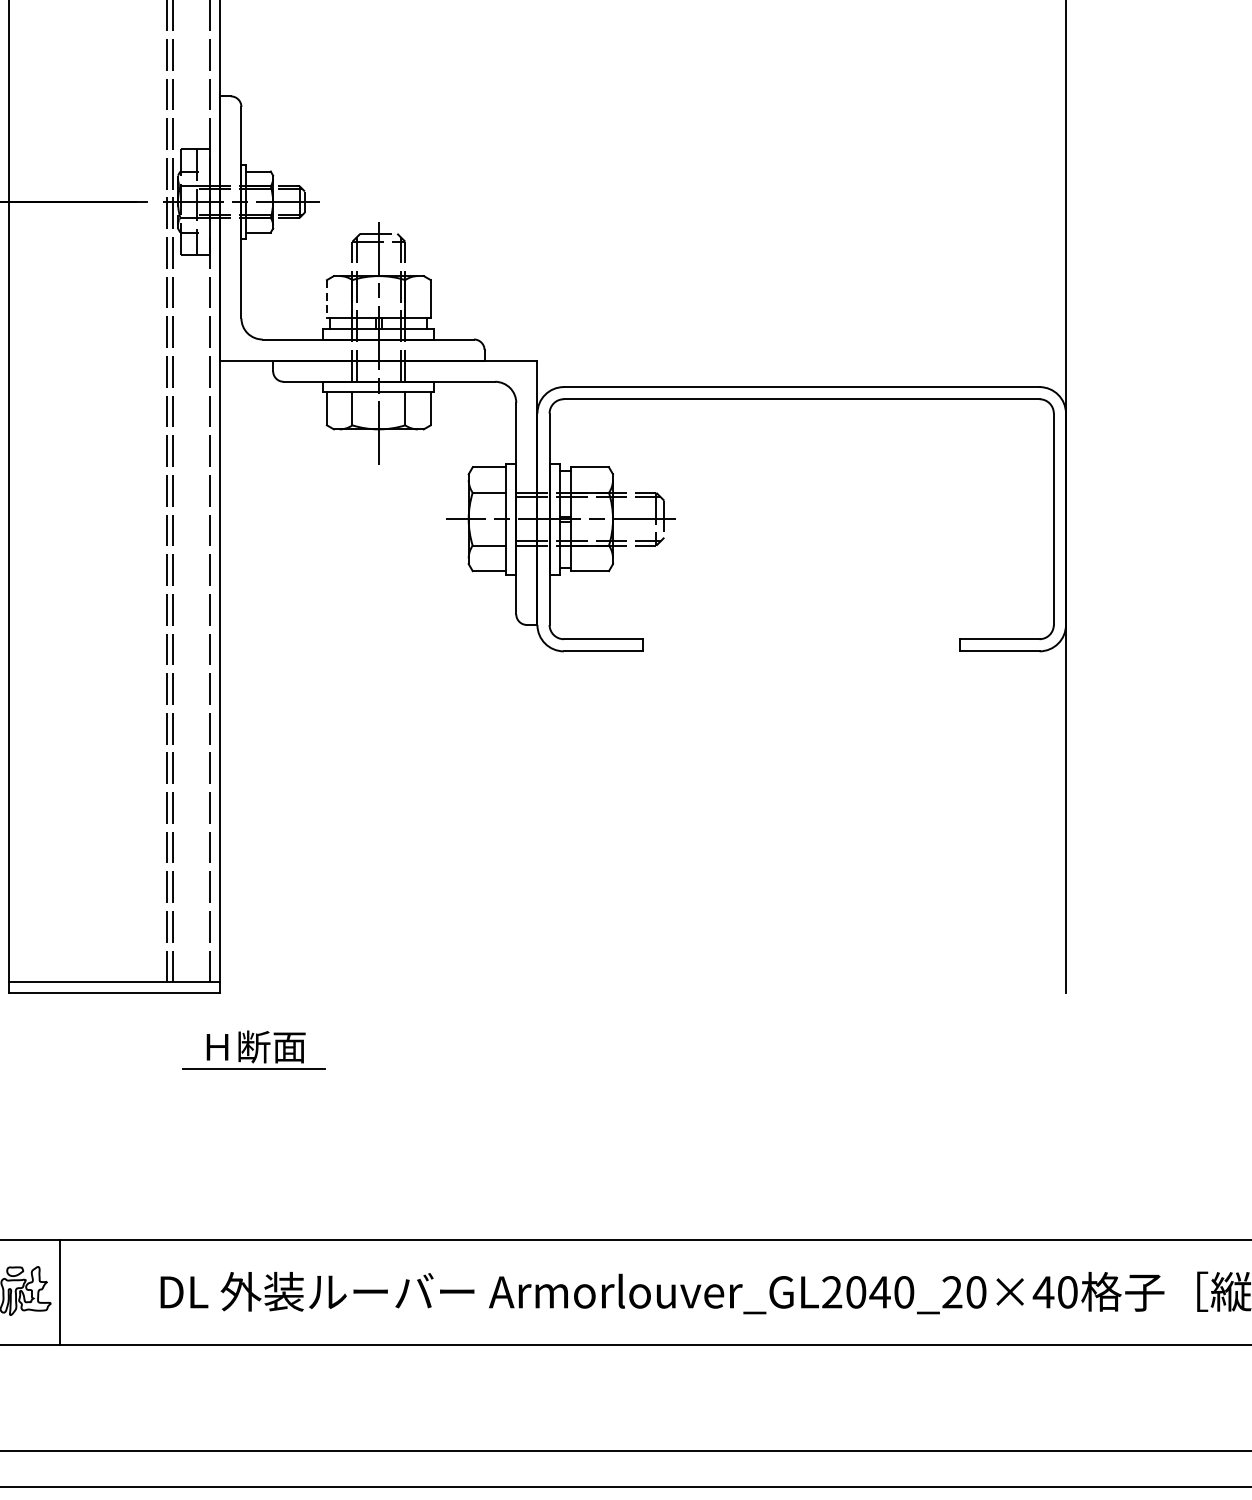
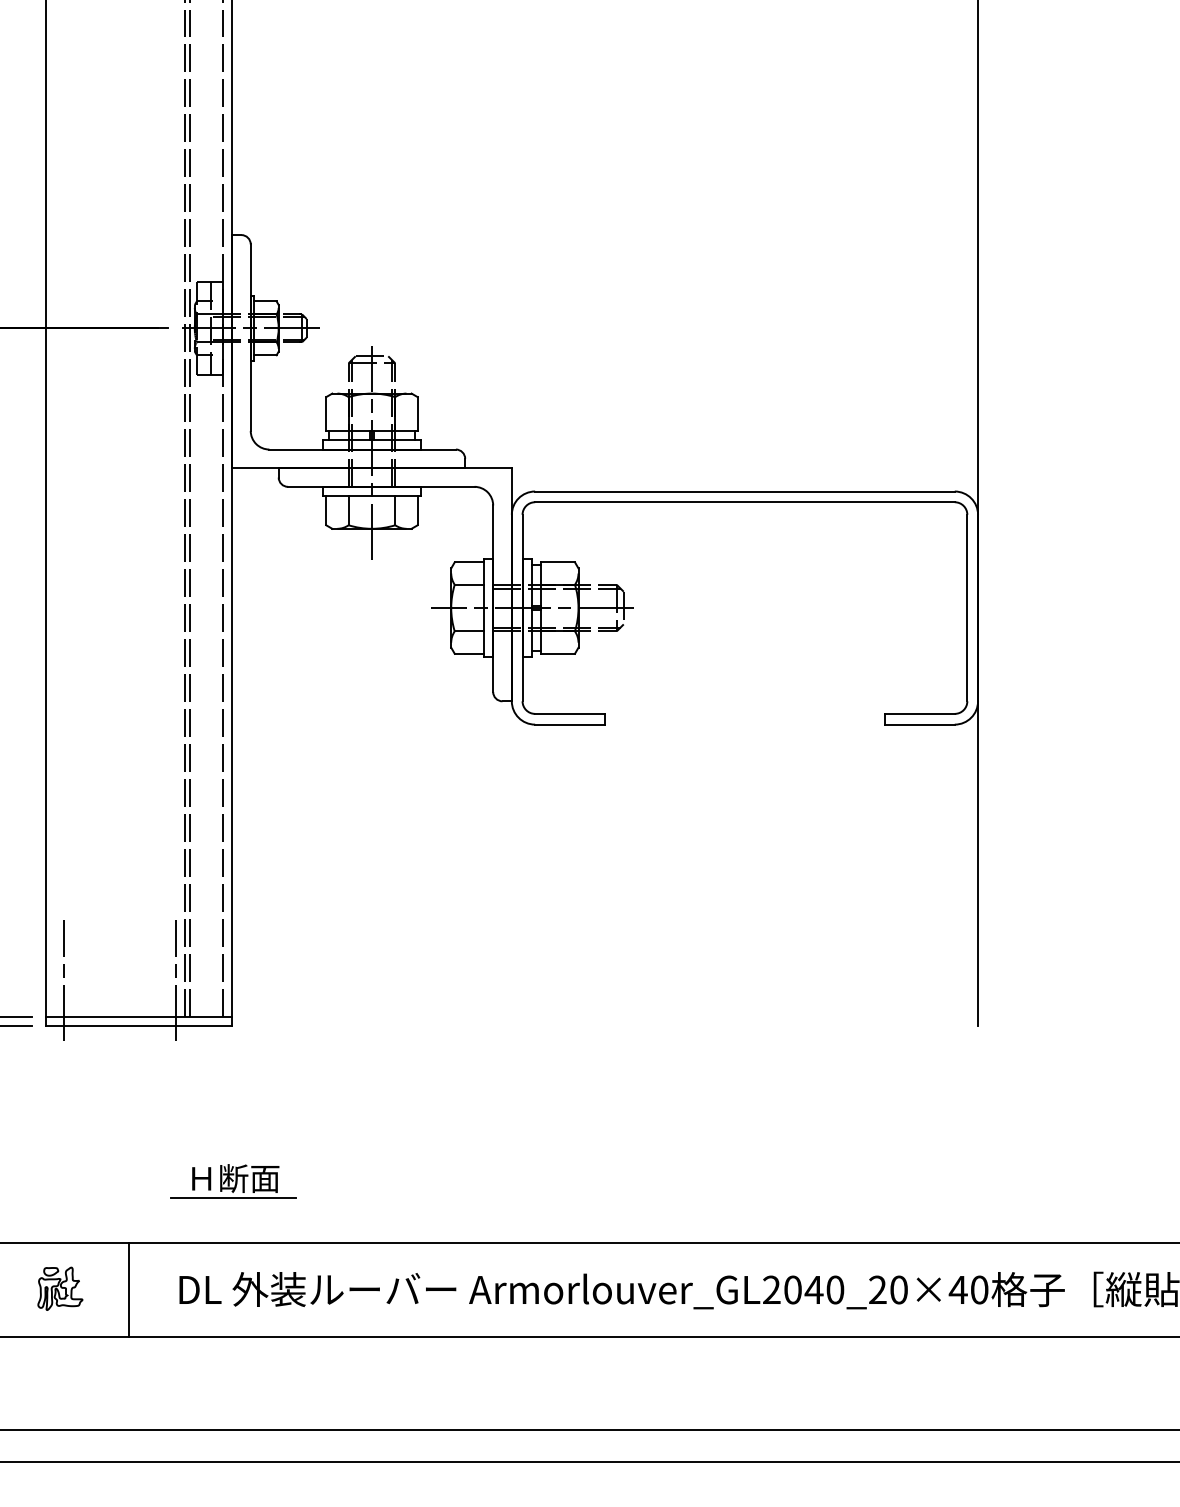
line: (327, 299) -> (326, 414), dashed -> solid
line: (30, 940) -> (64, 979), added
line: (157, 940) -> (176, 979), added
part: (253, 1050) -> (233, 1181), moved
line: (60, 1291) -> (129, 1289), moved

